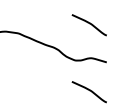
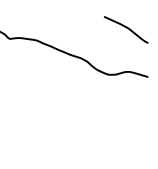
curve: (89, 91) -> (126, 113), removed

